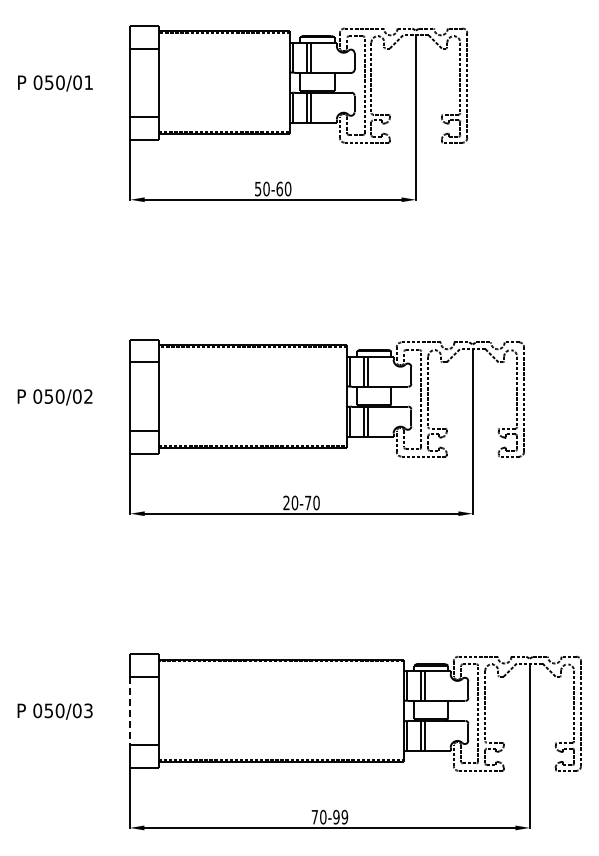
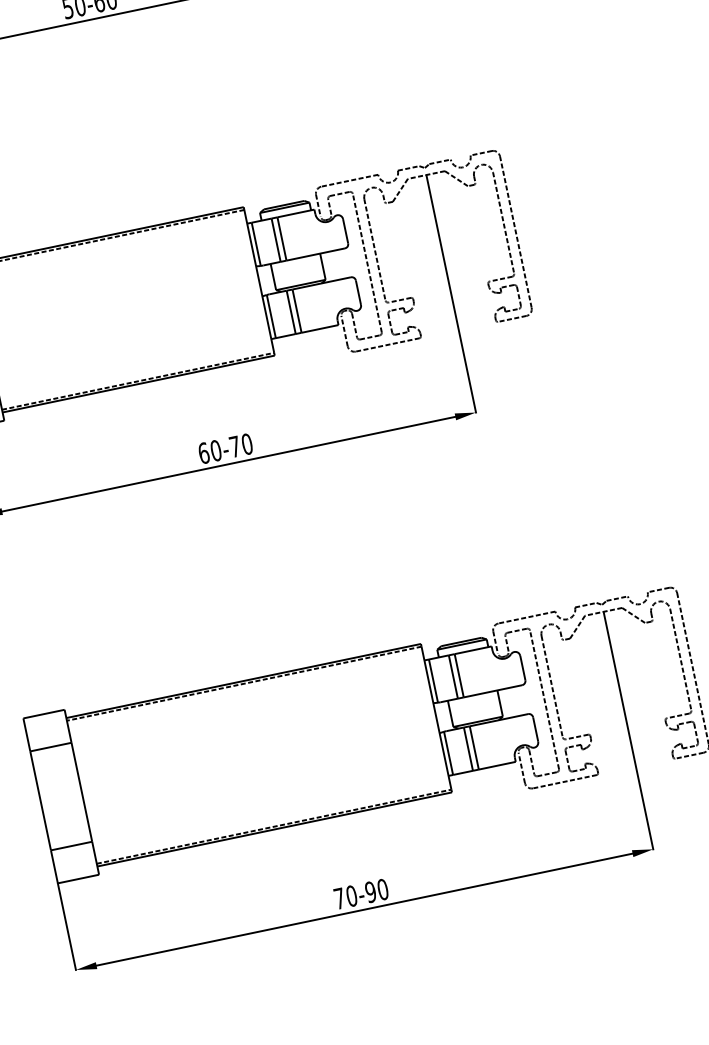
text: (286, 502) -> (203, 452), 20-70 -> 60-70
line: (130, 711) -> (41, 801), dashed -> solid
text: (344, 817) -> (382, 890), 70-99 -> 70-90

